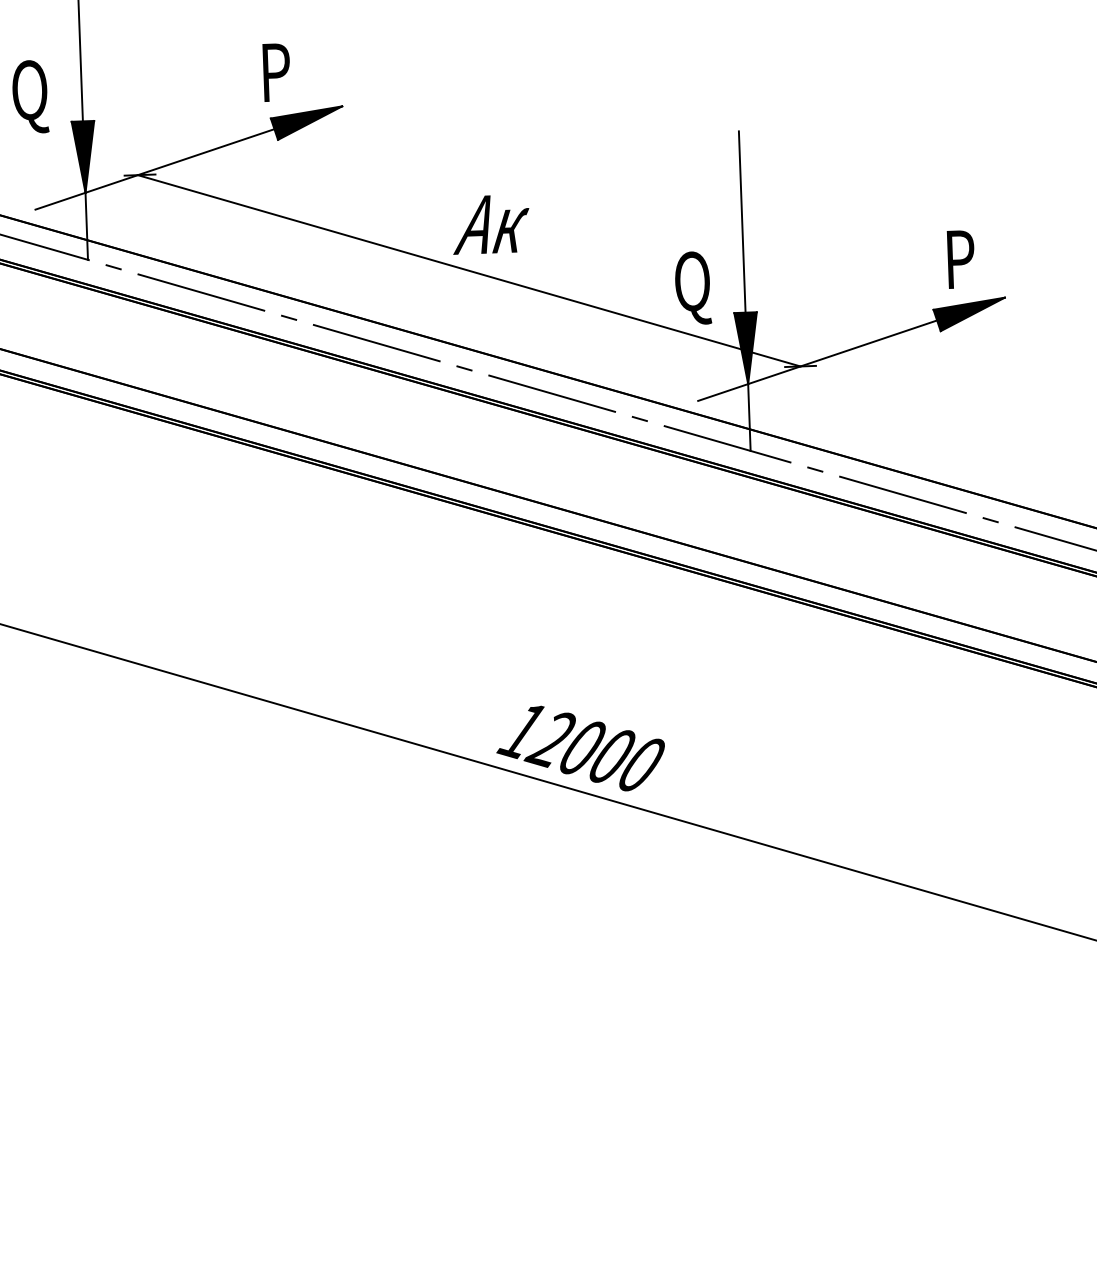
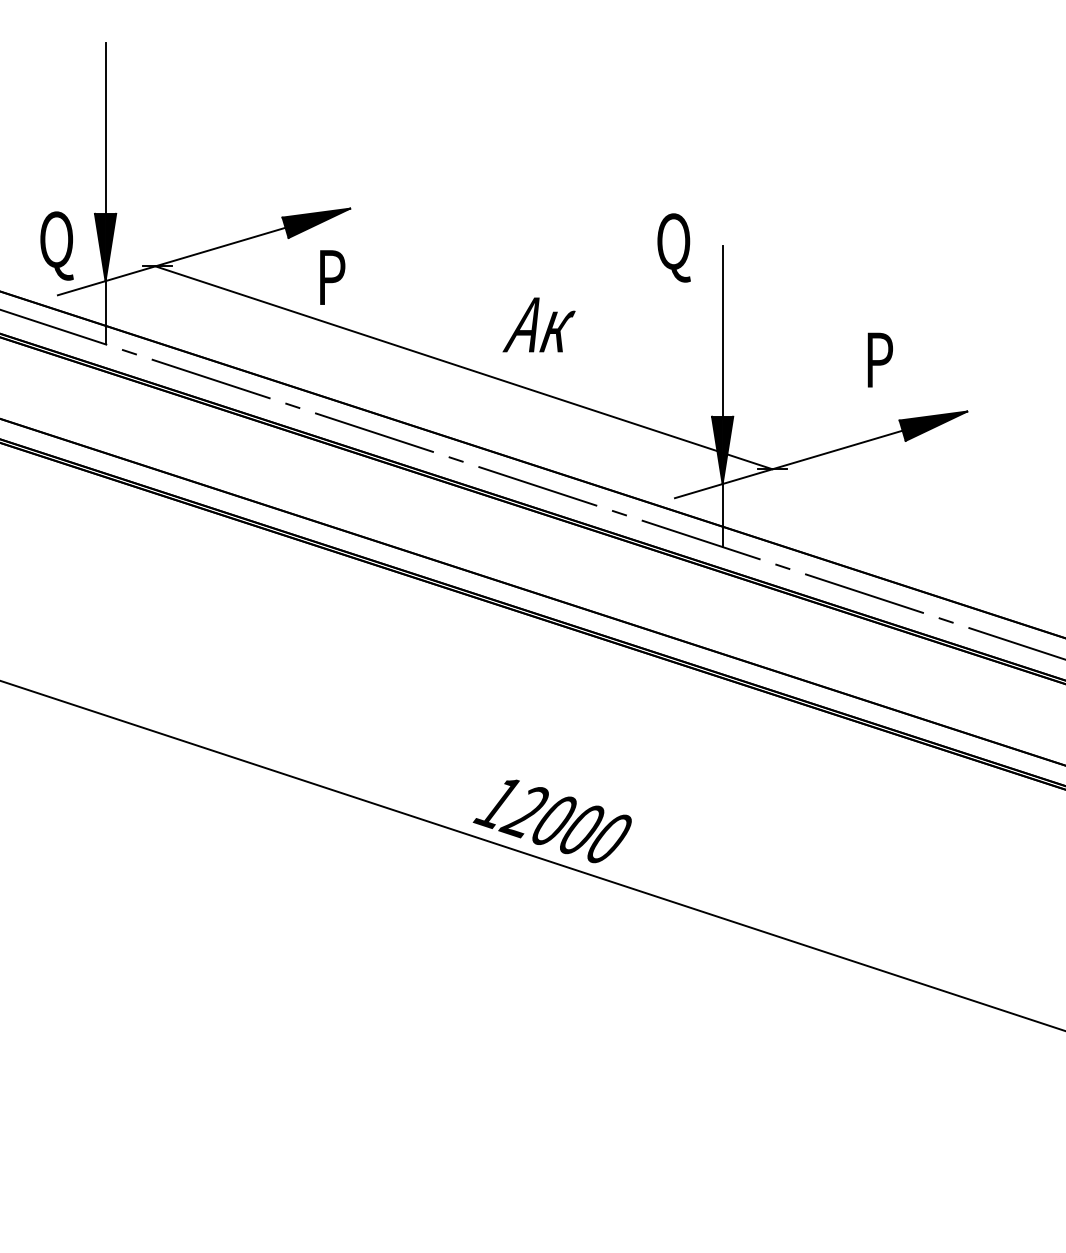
text: (276, 72) -> (332, 277), moved
text: (29, 96) -> (56, 245), moved
text: (490, 224) -> (538, 324), moved
text: (960, 258) -> (879, 359), moved
text: (692, 287) -> (673, 247), moved

